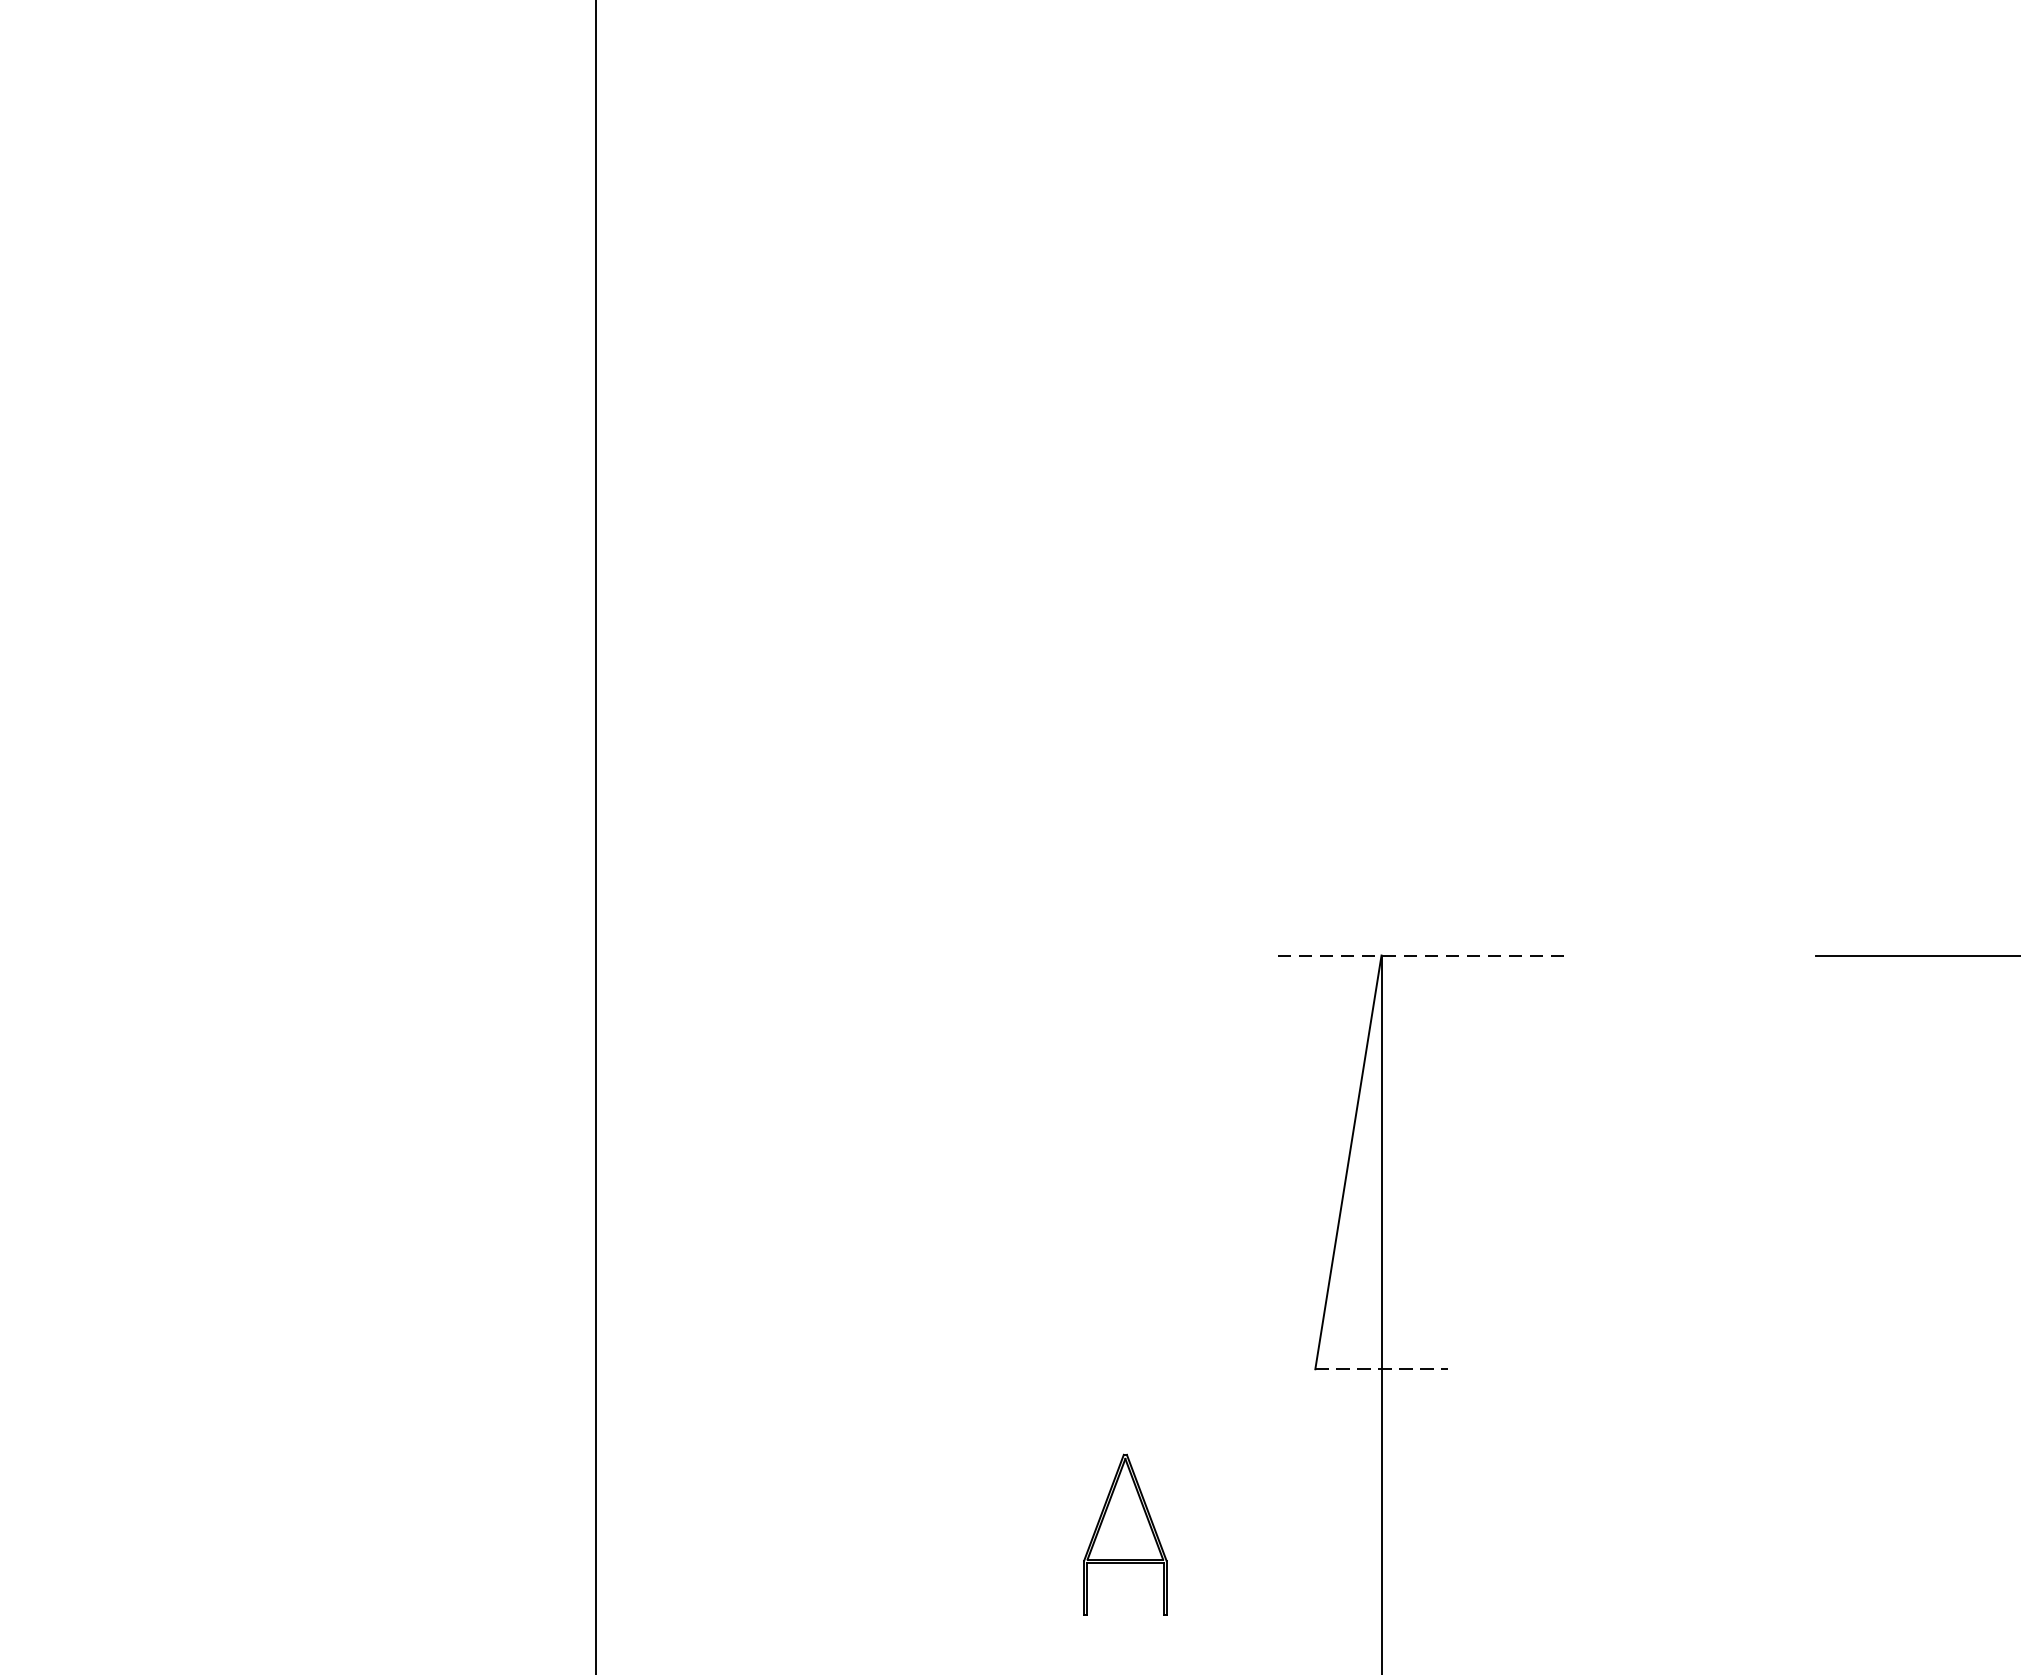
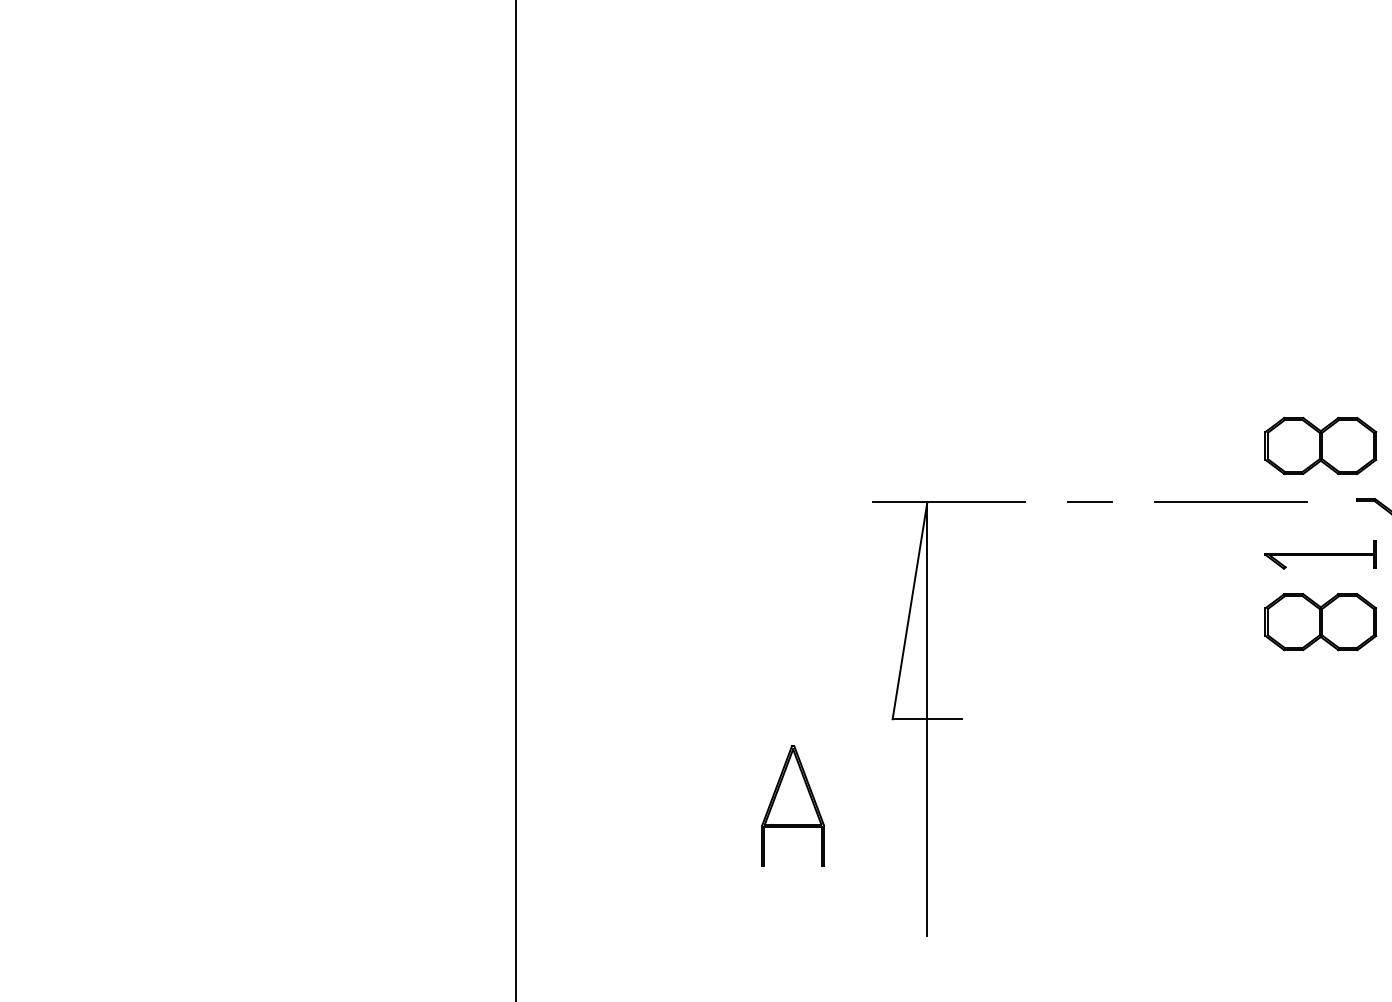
line: (1423, 955) -> (949, 502), dashed -> solid
line: (1691, 955) -> (1089, 502), added
line: (1381, 1369) -> (927, 719), dashed -> solid
part: (1124, 1533) -> (792, 805), size x1.43

